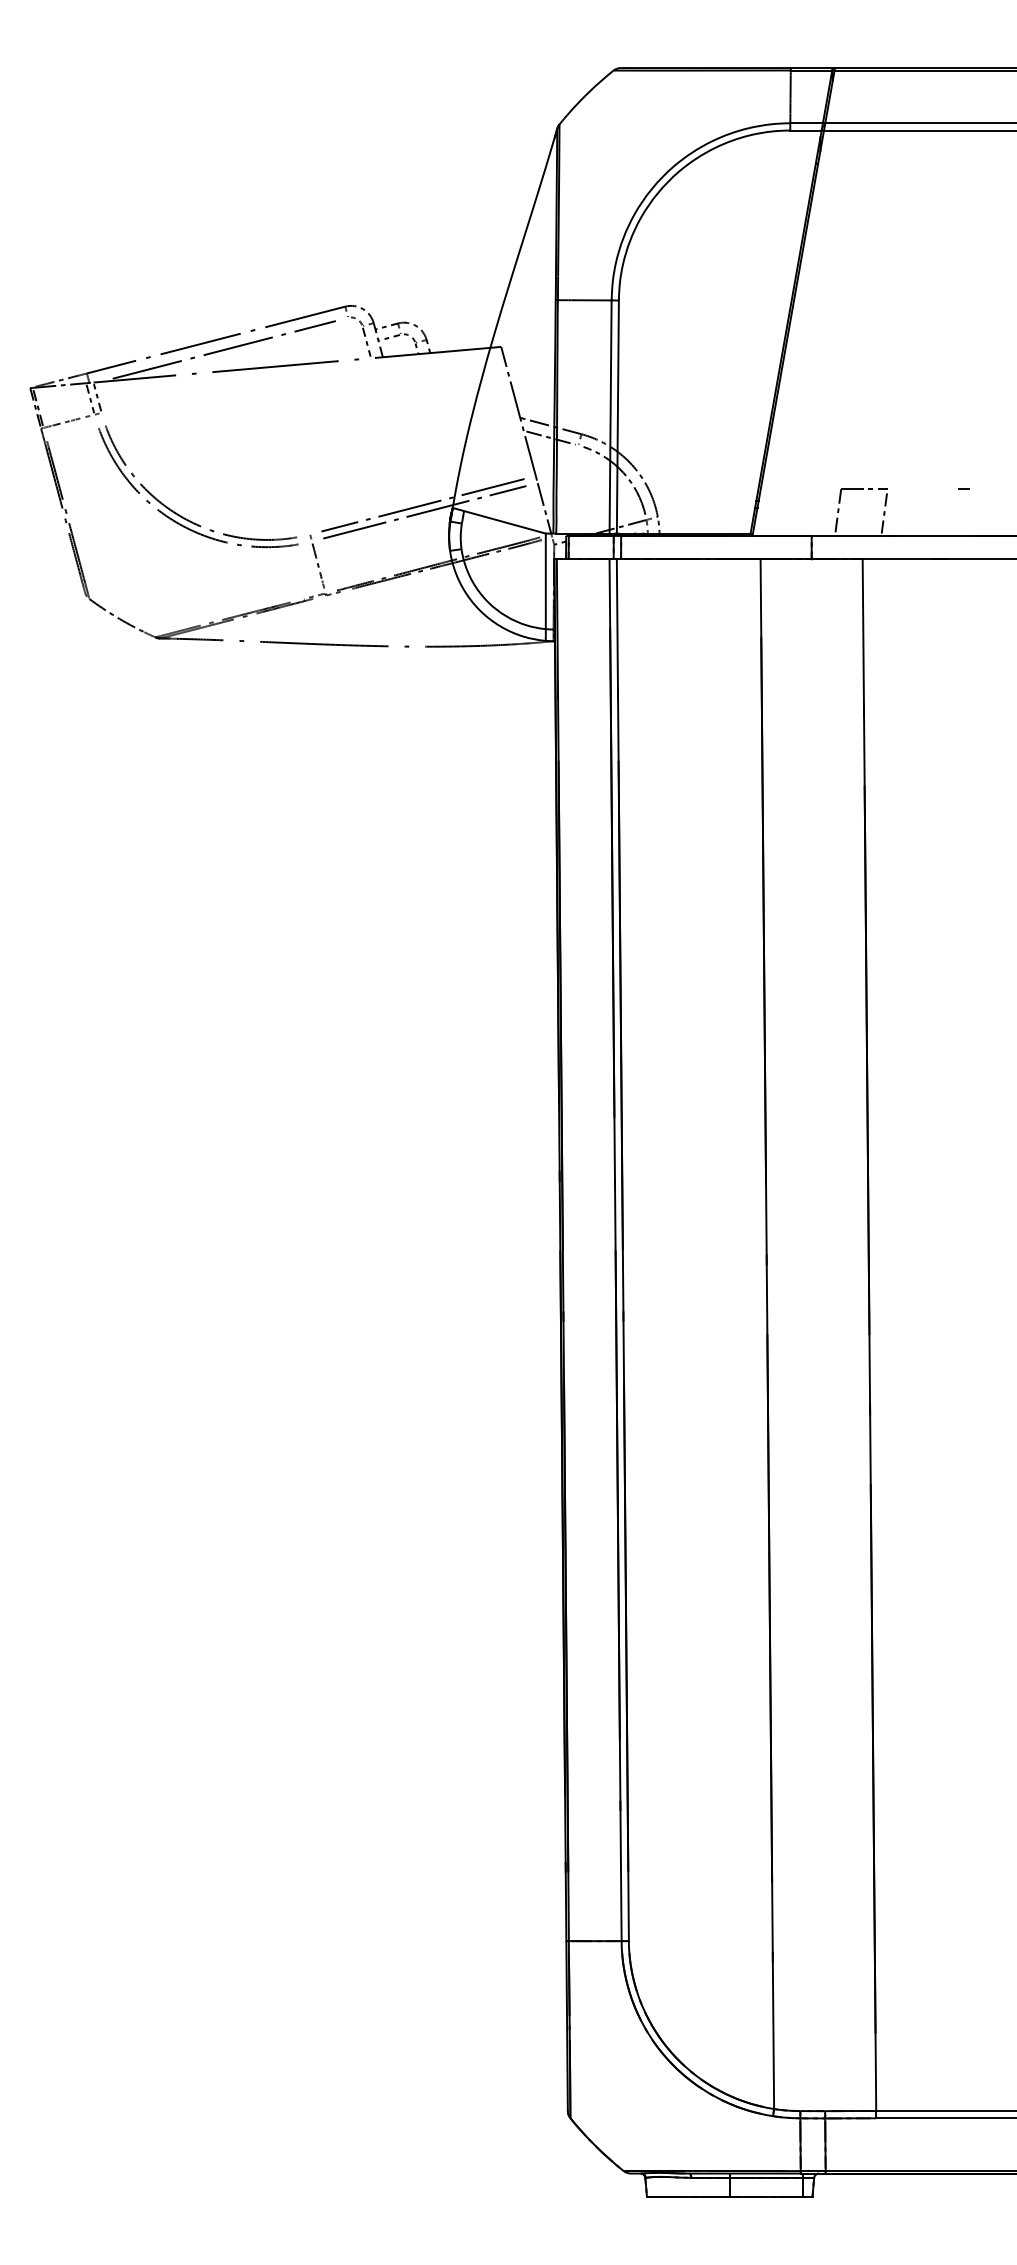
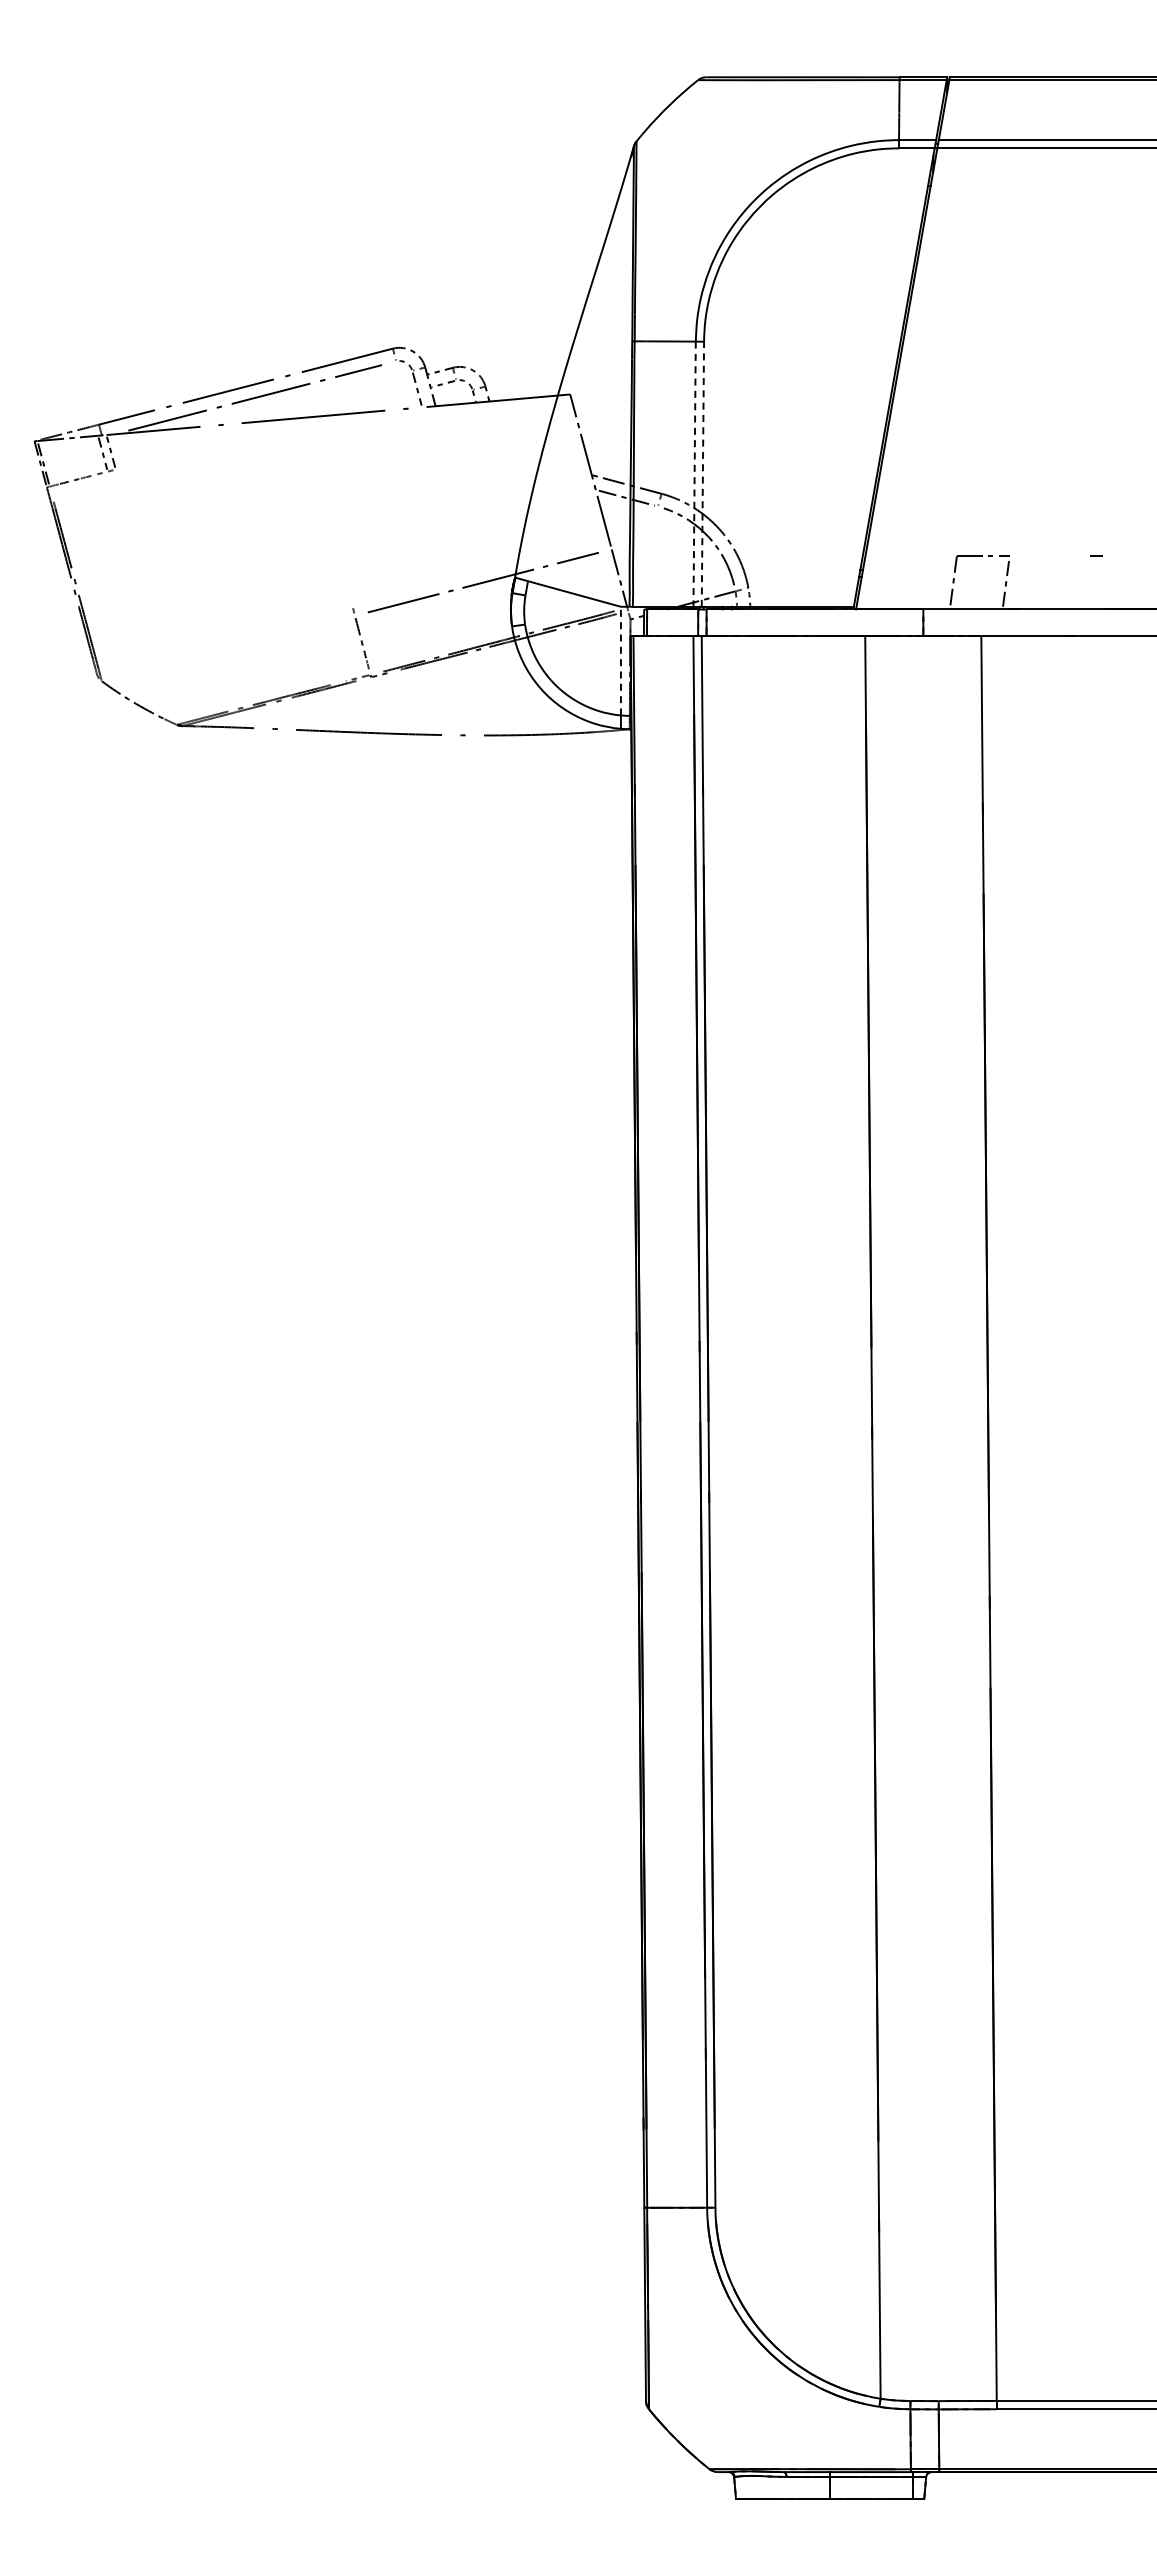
line: (610, 417) -> (694, 474), solid -> dashed
line: (617, 417) -> (702, 474), solid -> dashed
line: (422, 505) -> (480, 574), removed
part: (178, 513) -> (203, 584), removed
line: (545, 580) -> (620, 660), solid -> dashed

